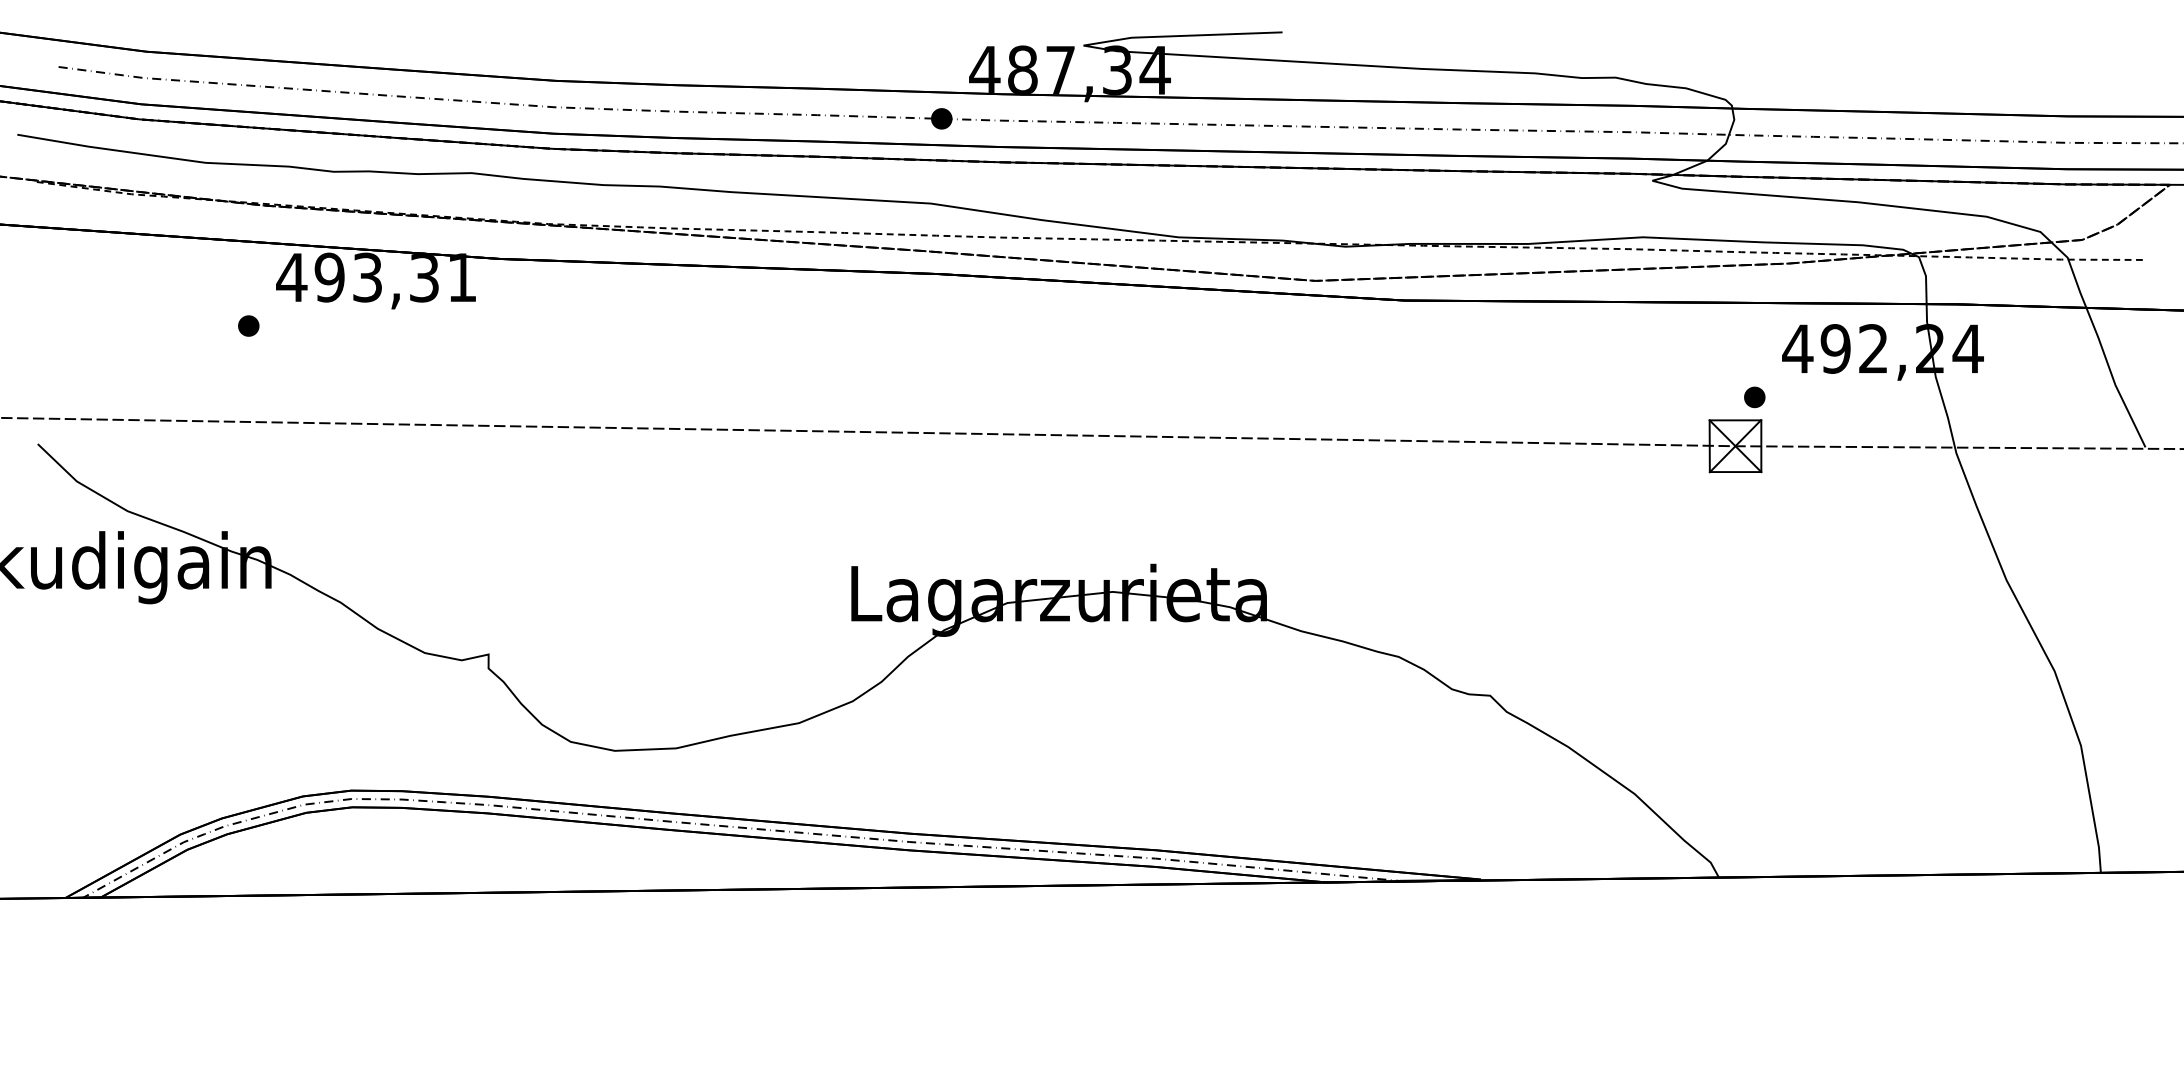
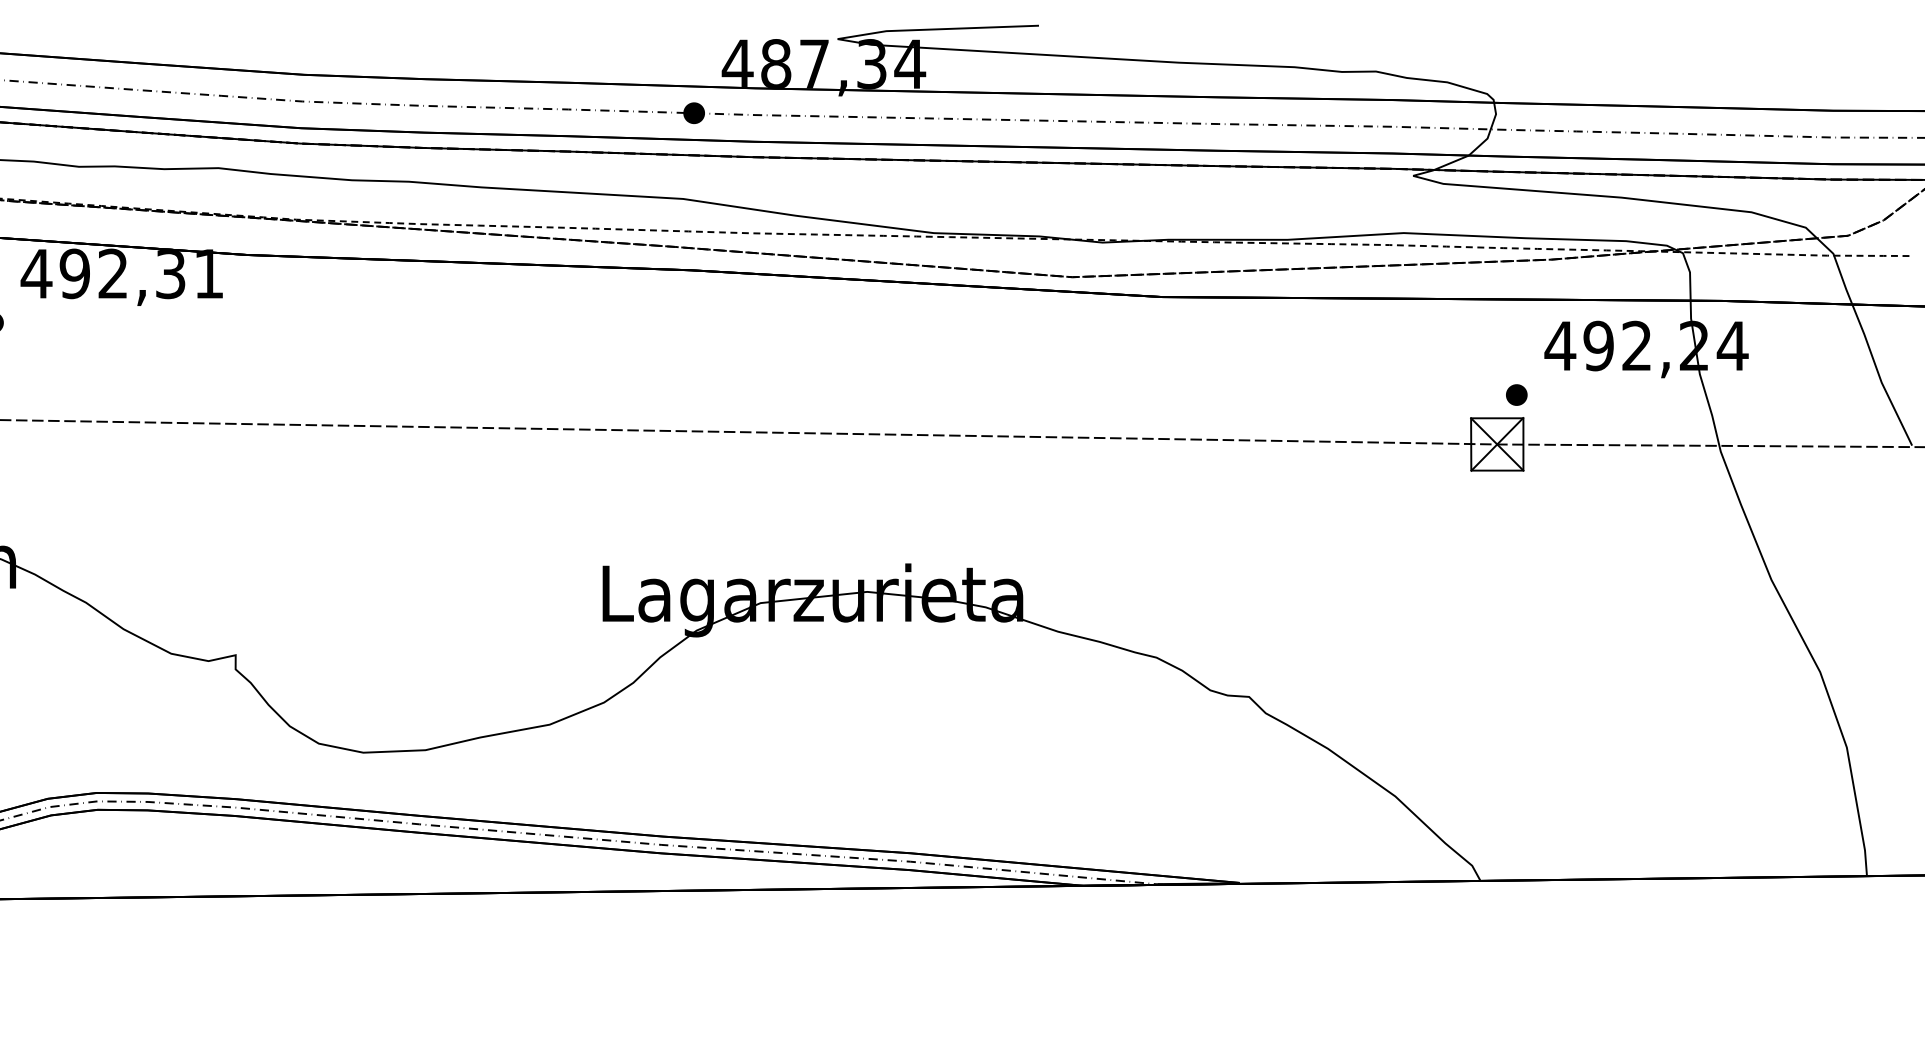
text: (367, 277) -> (113, 273), 493,31 -> 492,31

